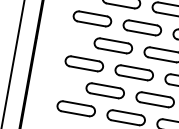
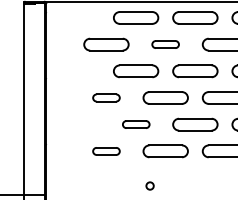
part: (142, 27) -> (165, 44), size x0.6
part: (84, 63) -> (106, 97), size x0.6
part: (105, 90) -> (136, 124), size x0.6
part: (76, 108) -> (106, 151), size x0.6

